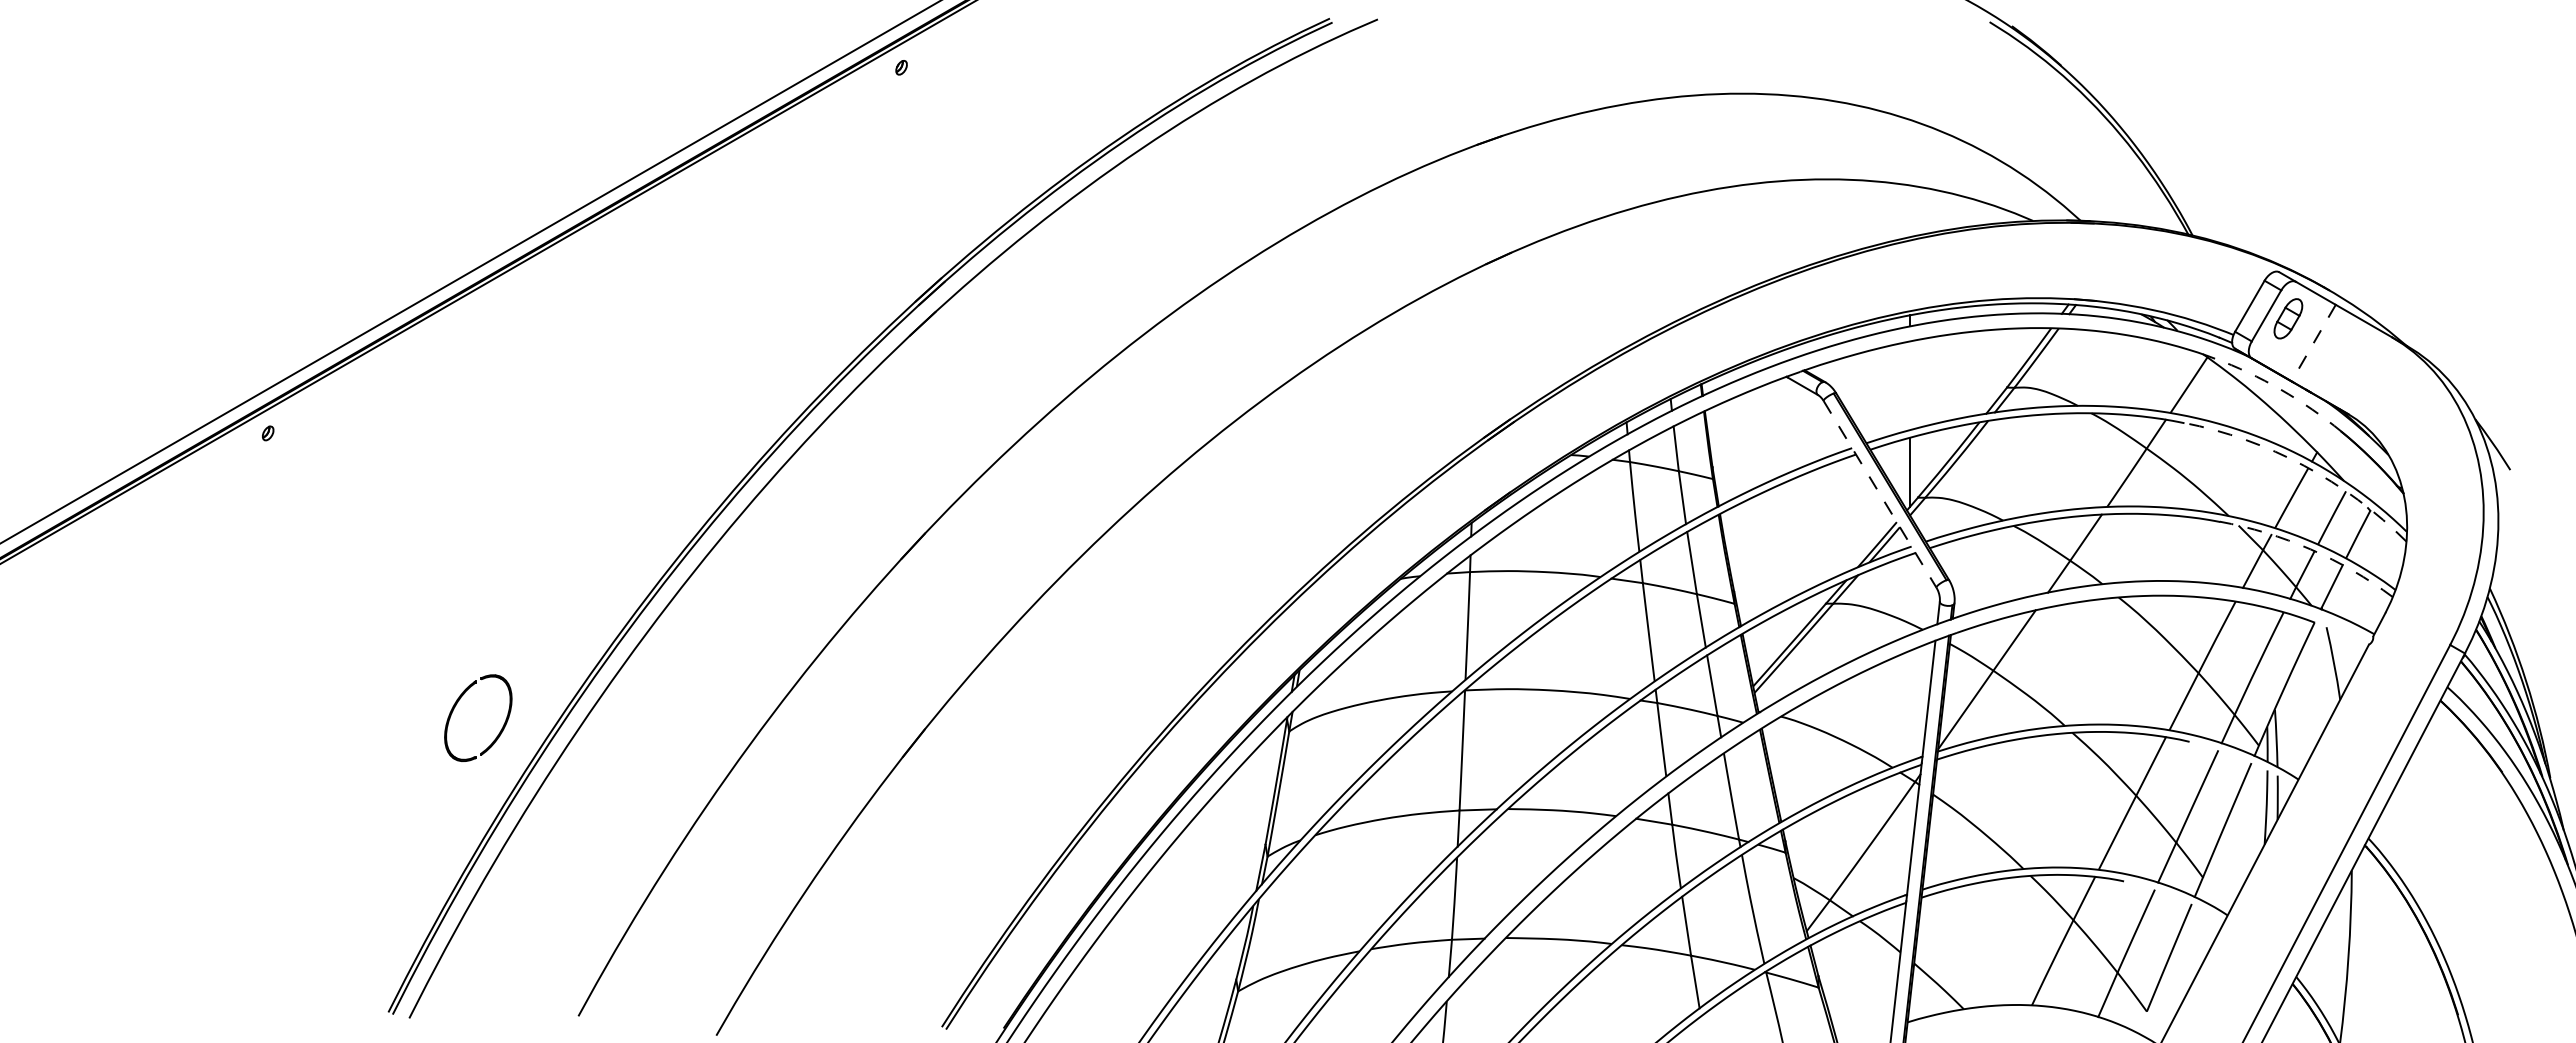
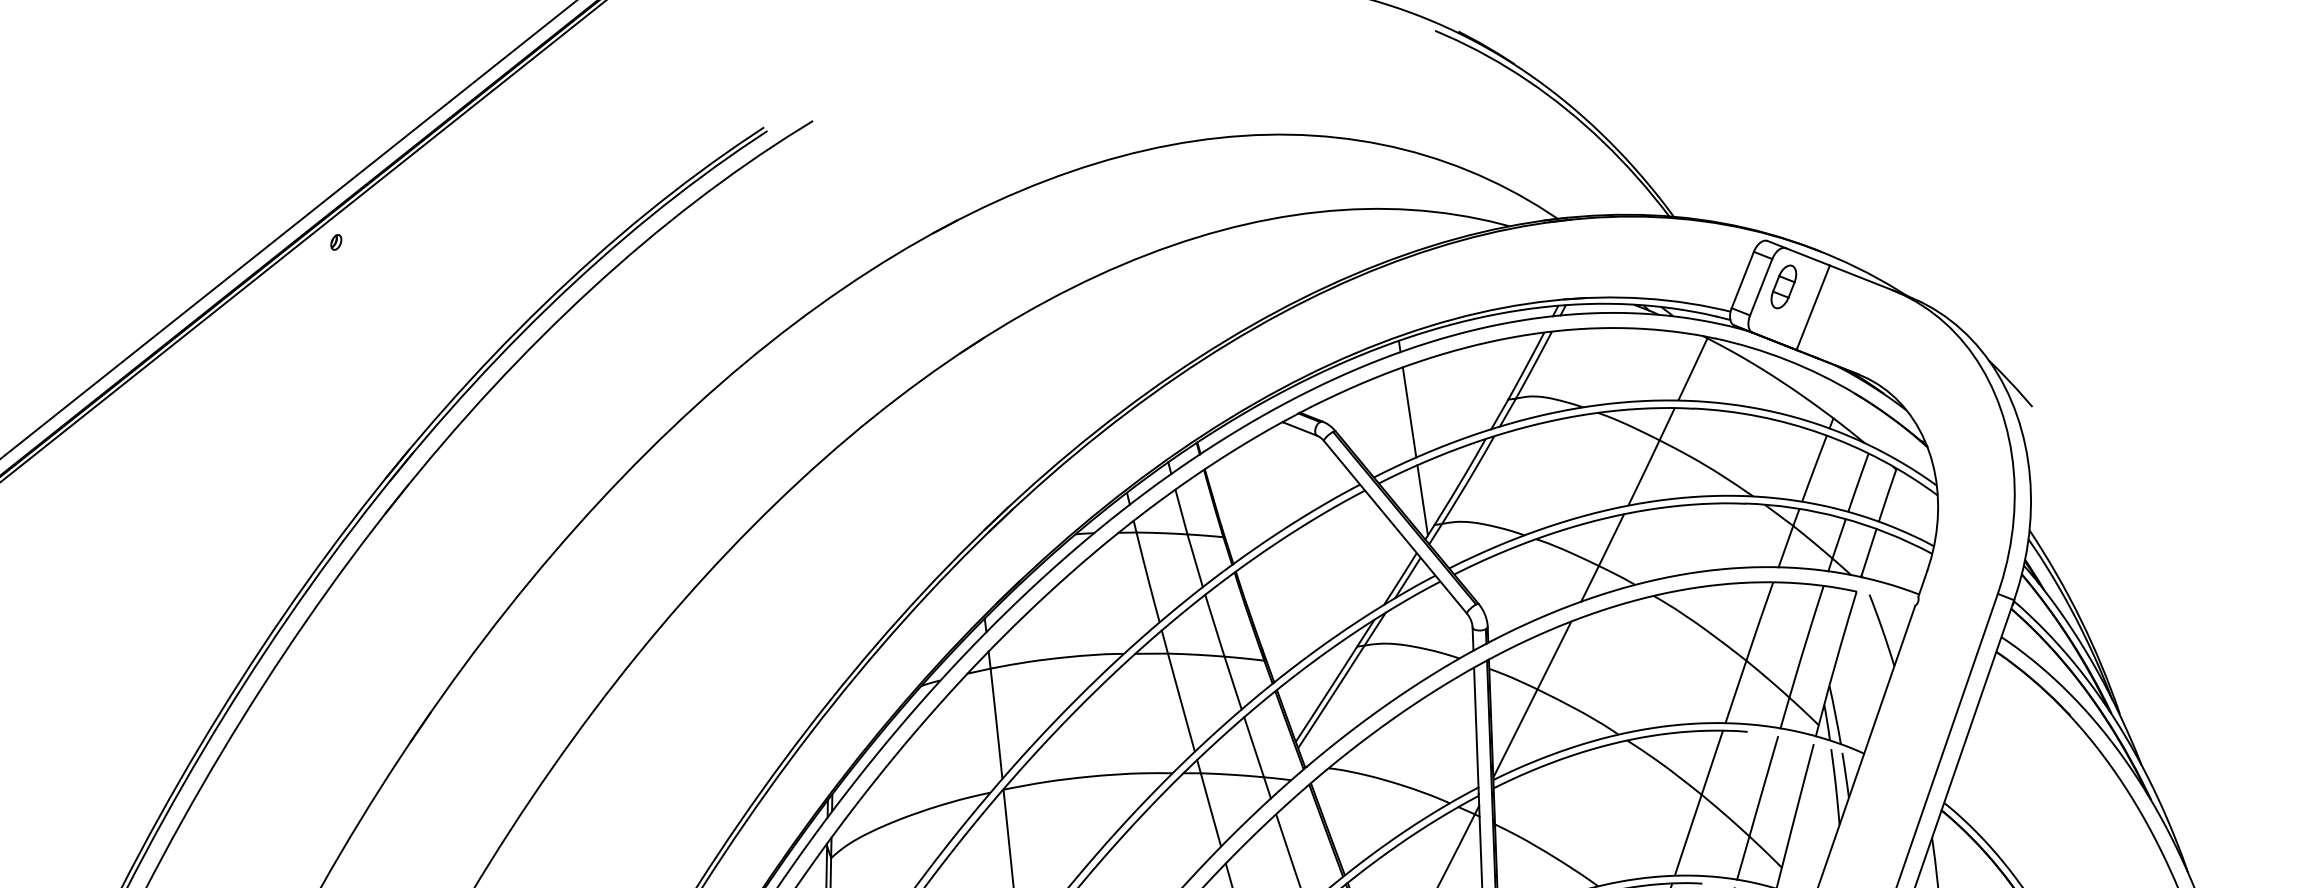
line: (2313, 343) -> (1813, 308), dashed -> solid
line: (1910, 385) -> (1409, 412), added
arc: (2281, 389) -> (1787, 359), dashed -> solid
arc: (2304, 465) -> (1822, 433), dashed -> solid
line: (1880, 494) -> (1395, 527), dashed -> solid
arc: (2310, 549) -> (1841, 518), dashed -> solid

